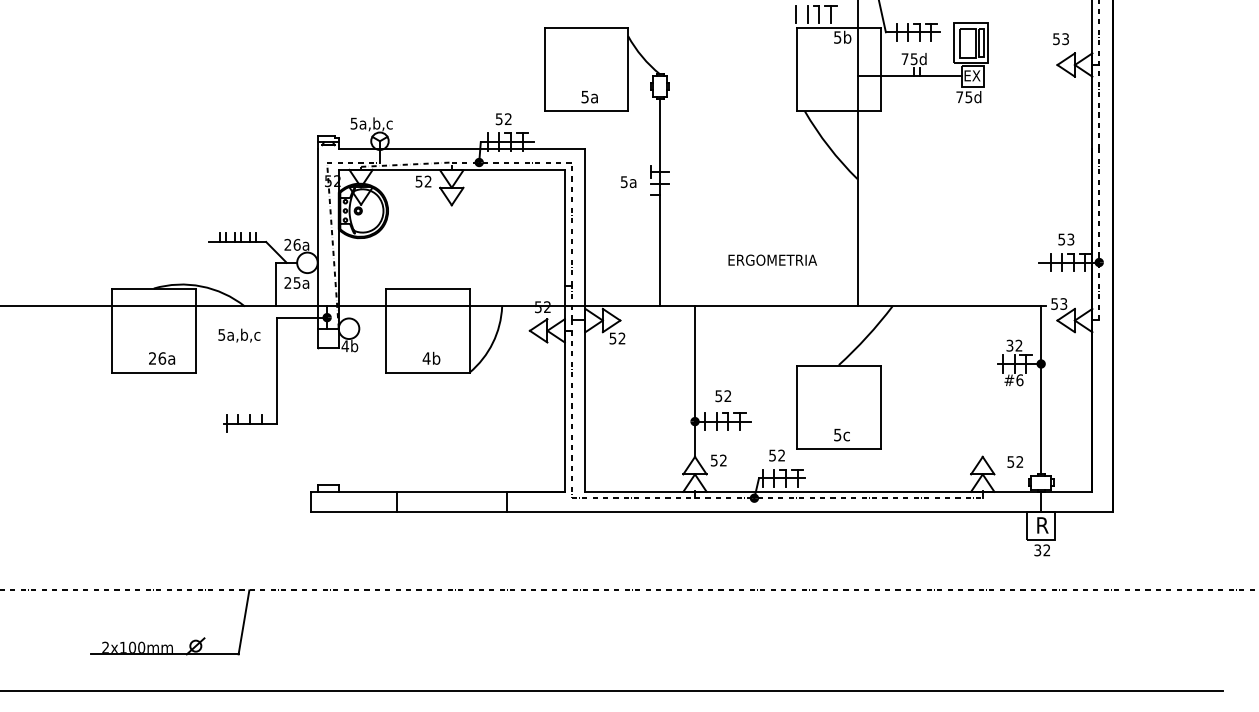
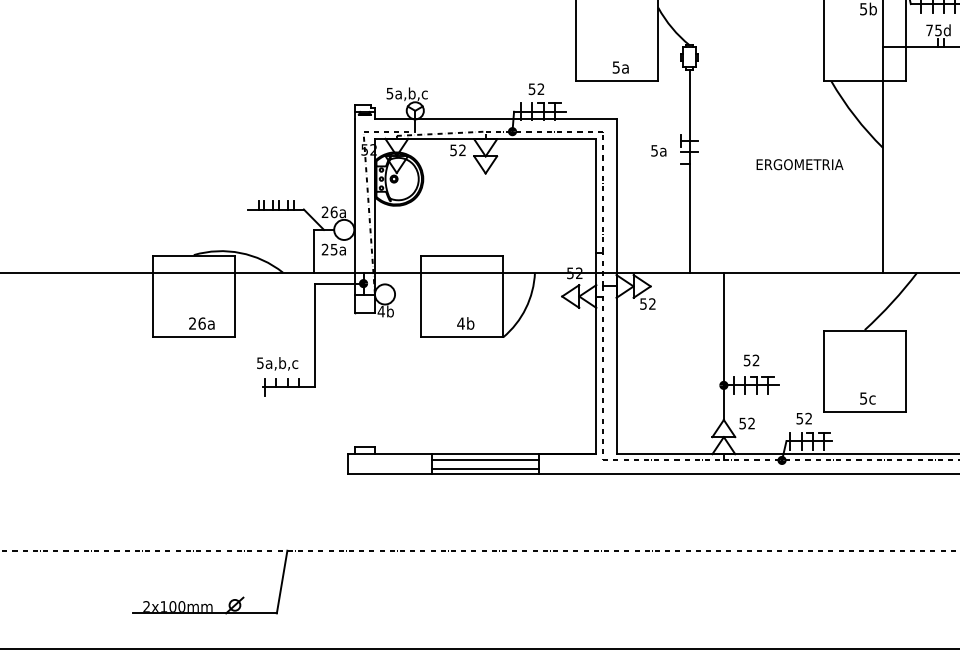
text: (772, 259) -> (799, 163), moved
text: (239, 335) -> (277, 363), moved
line: (451, 497) -> (485, 459), added
line: (451, 507) -> (485, 469), added

